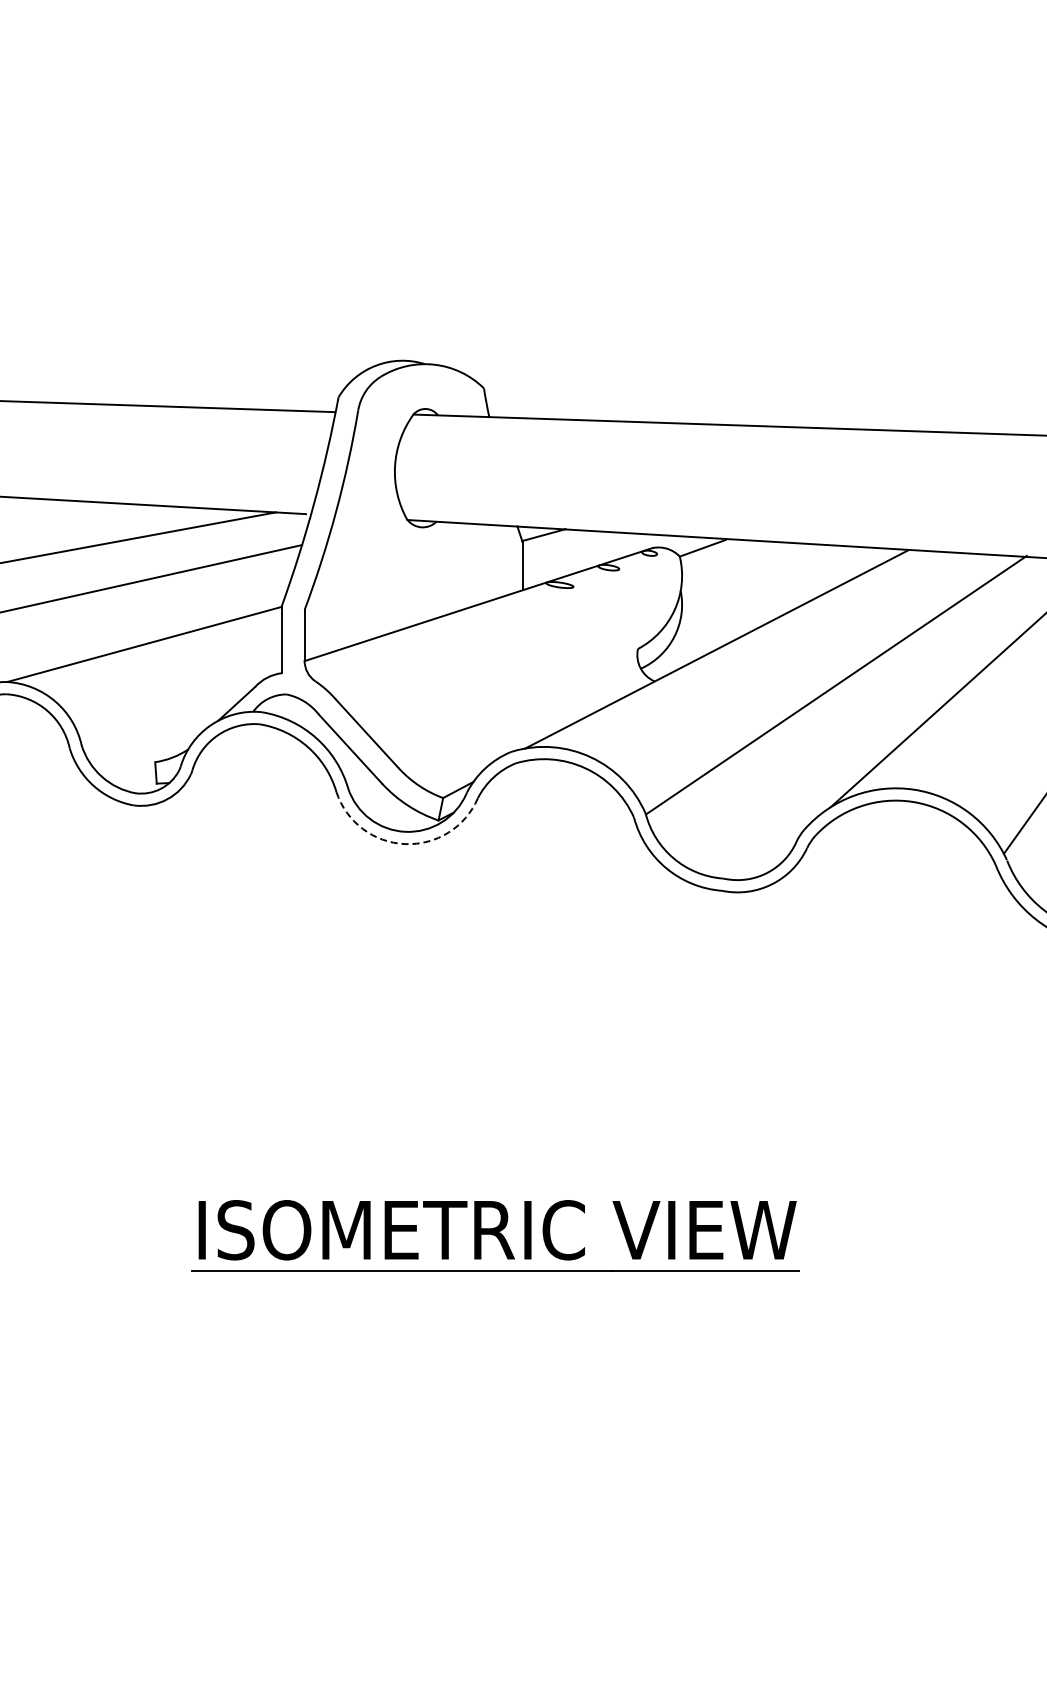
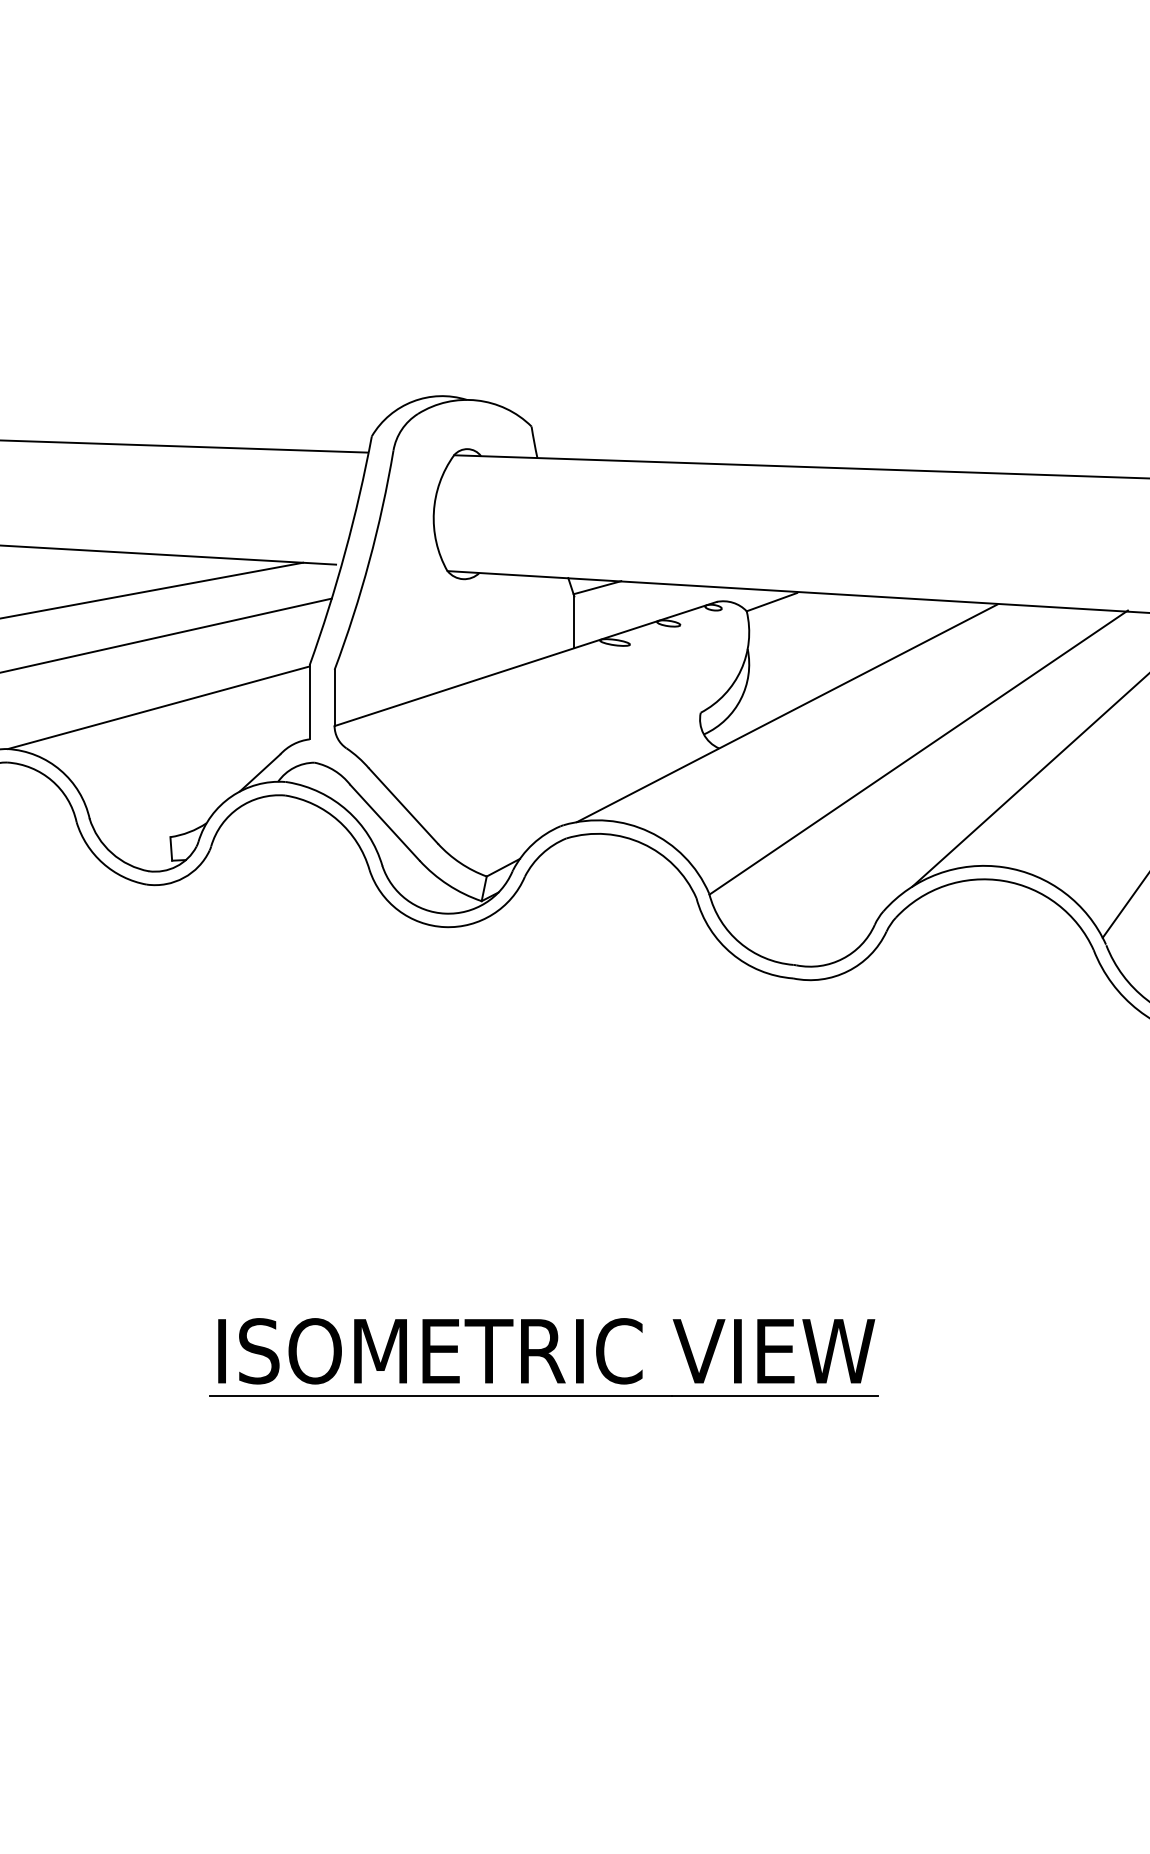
arc: (405, 844) -> (445, 927), dashed -> solid

